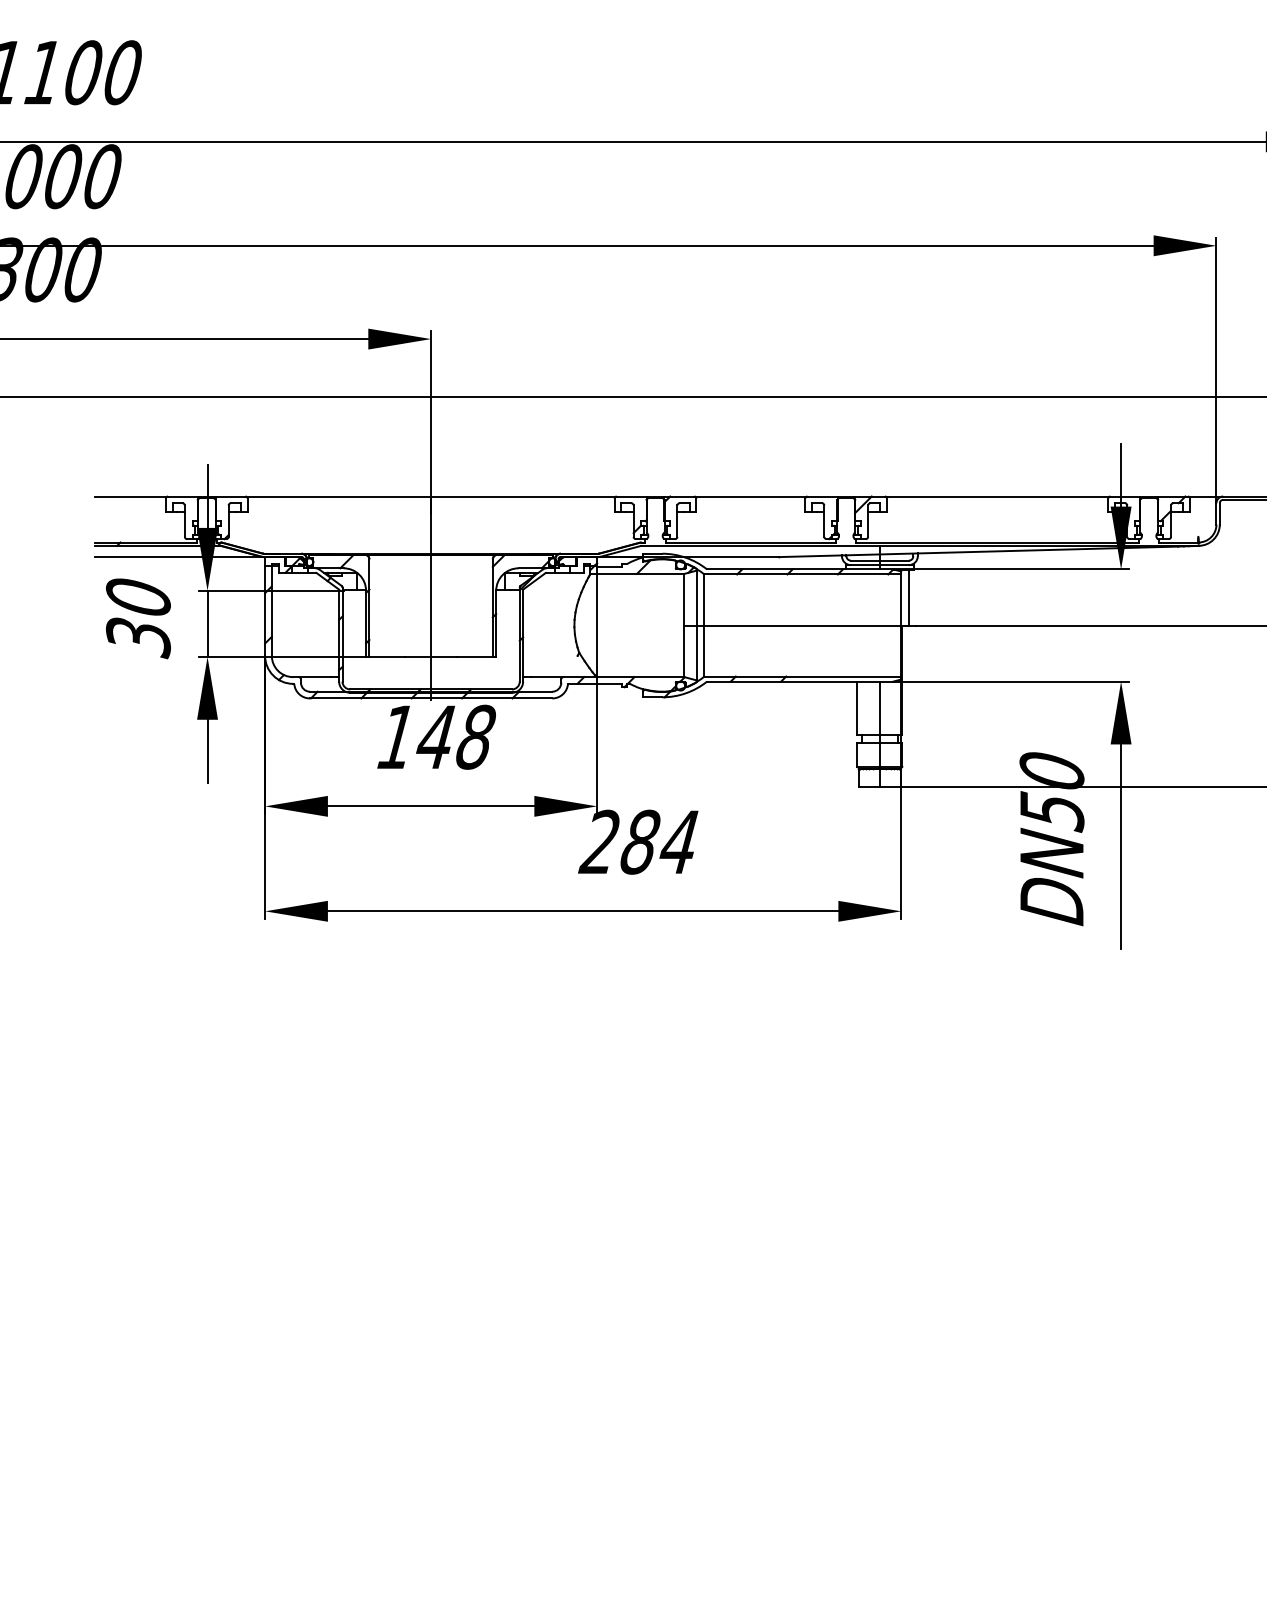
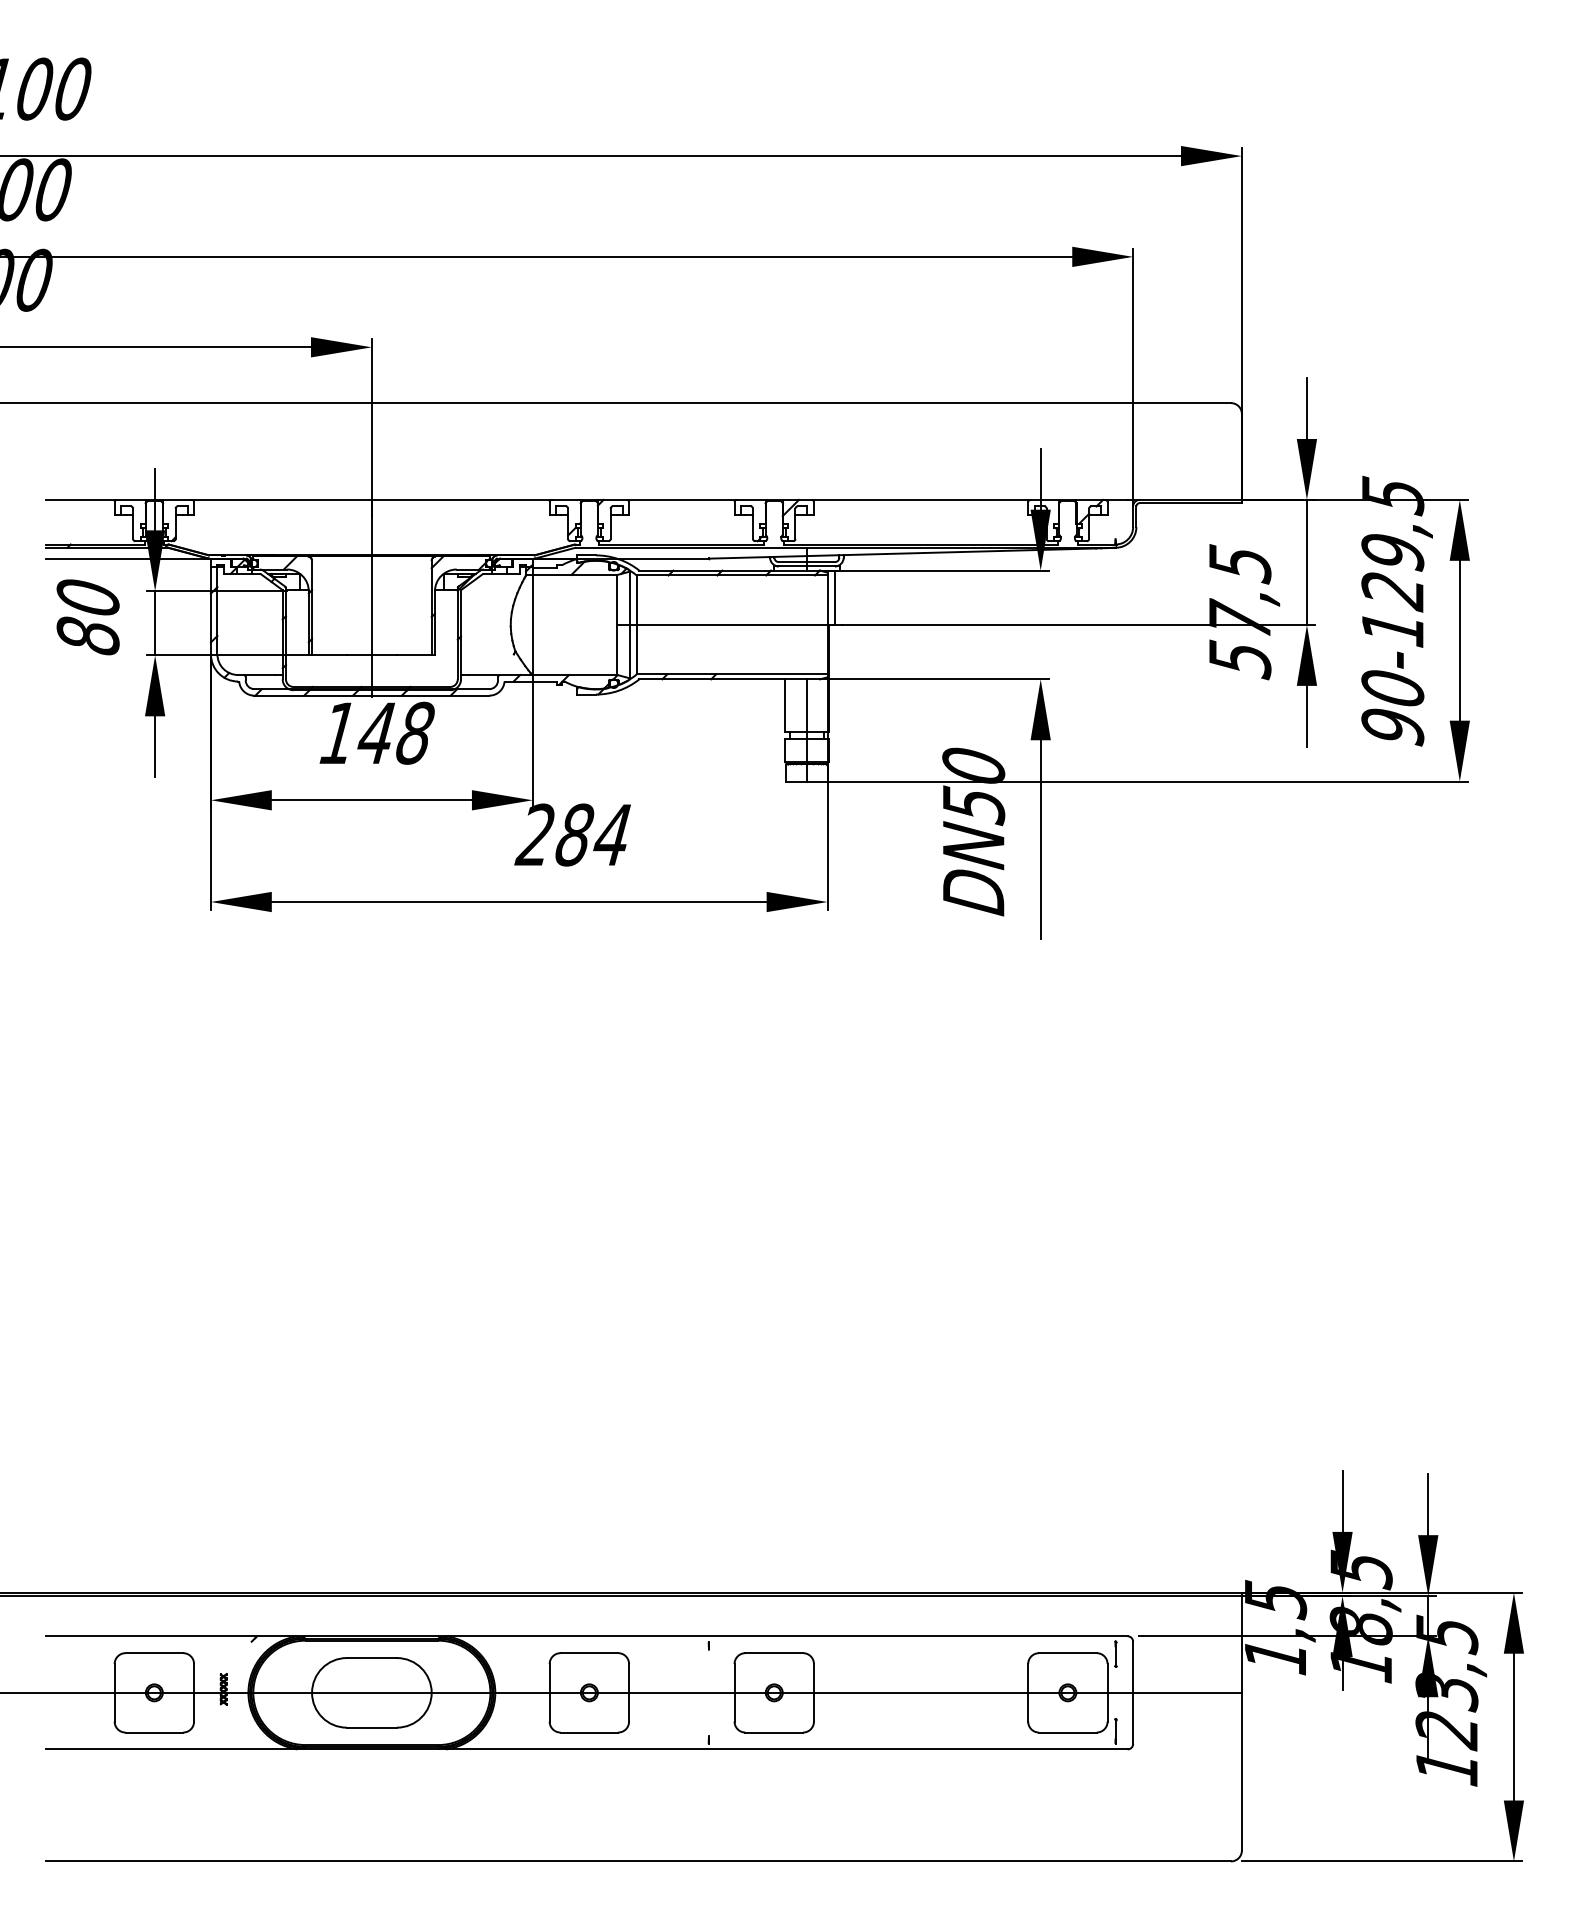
text: (137, 637) -> (87, 636), 30 -> 80

